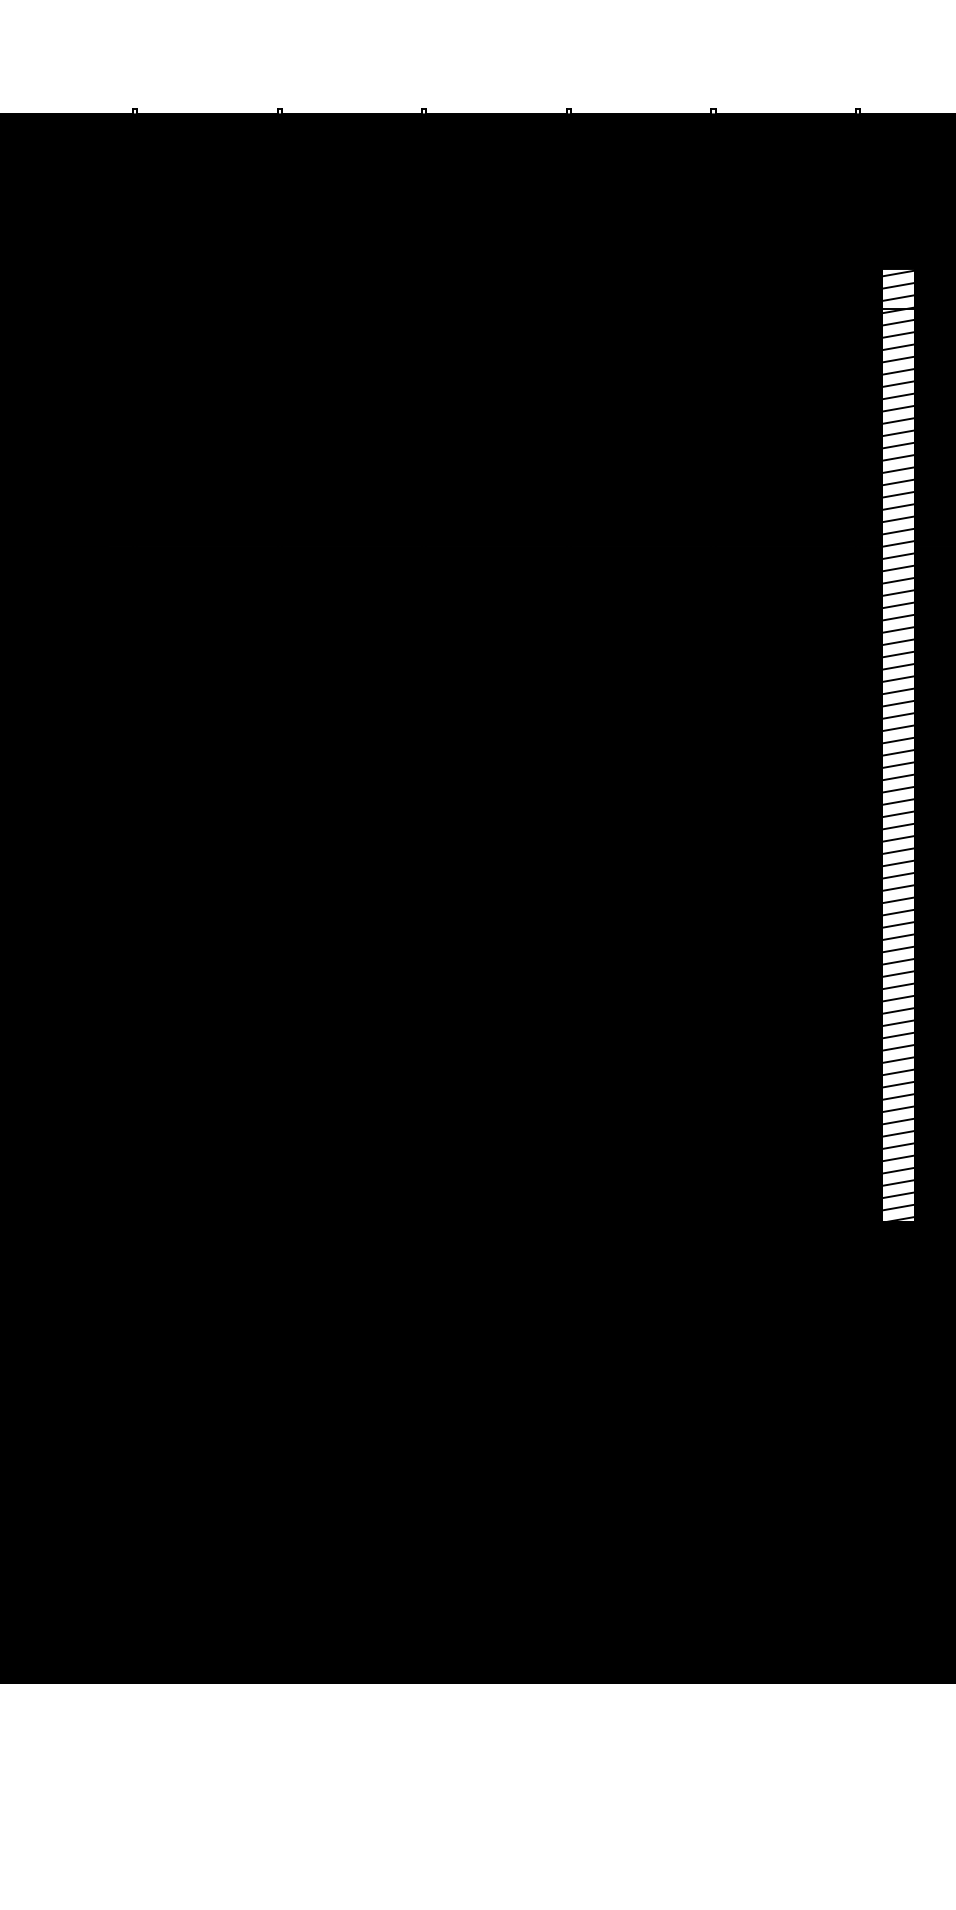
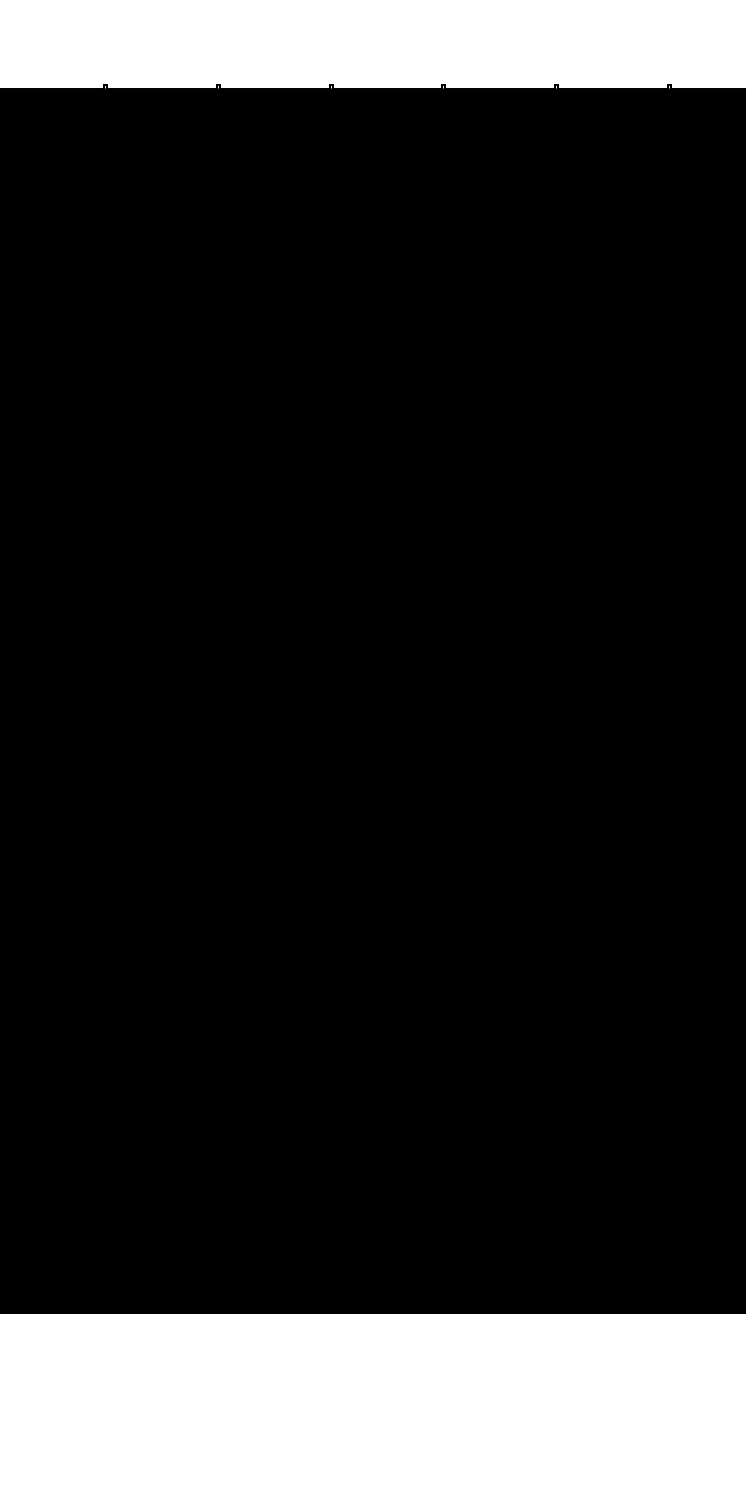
fill: (897, 745) -> (700, 581), added

